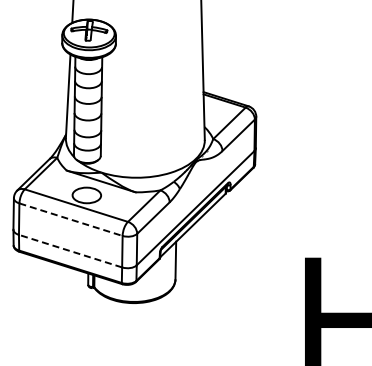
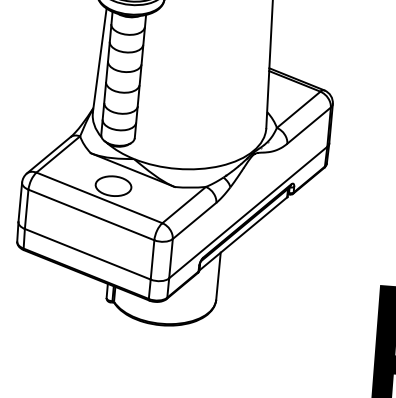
line: (71, 219) -> (92, 214), dashed -> solid
line: (70, 251) -> (87, 254), dashed -> solid

